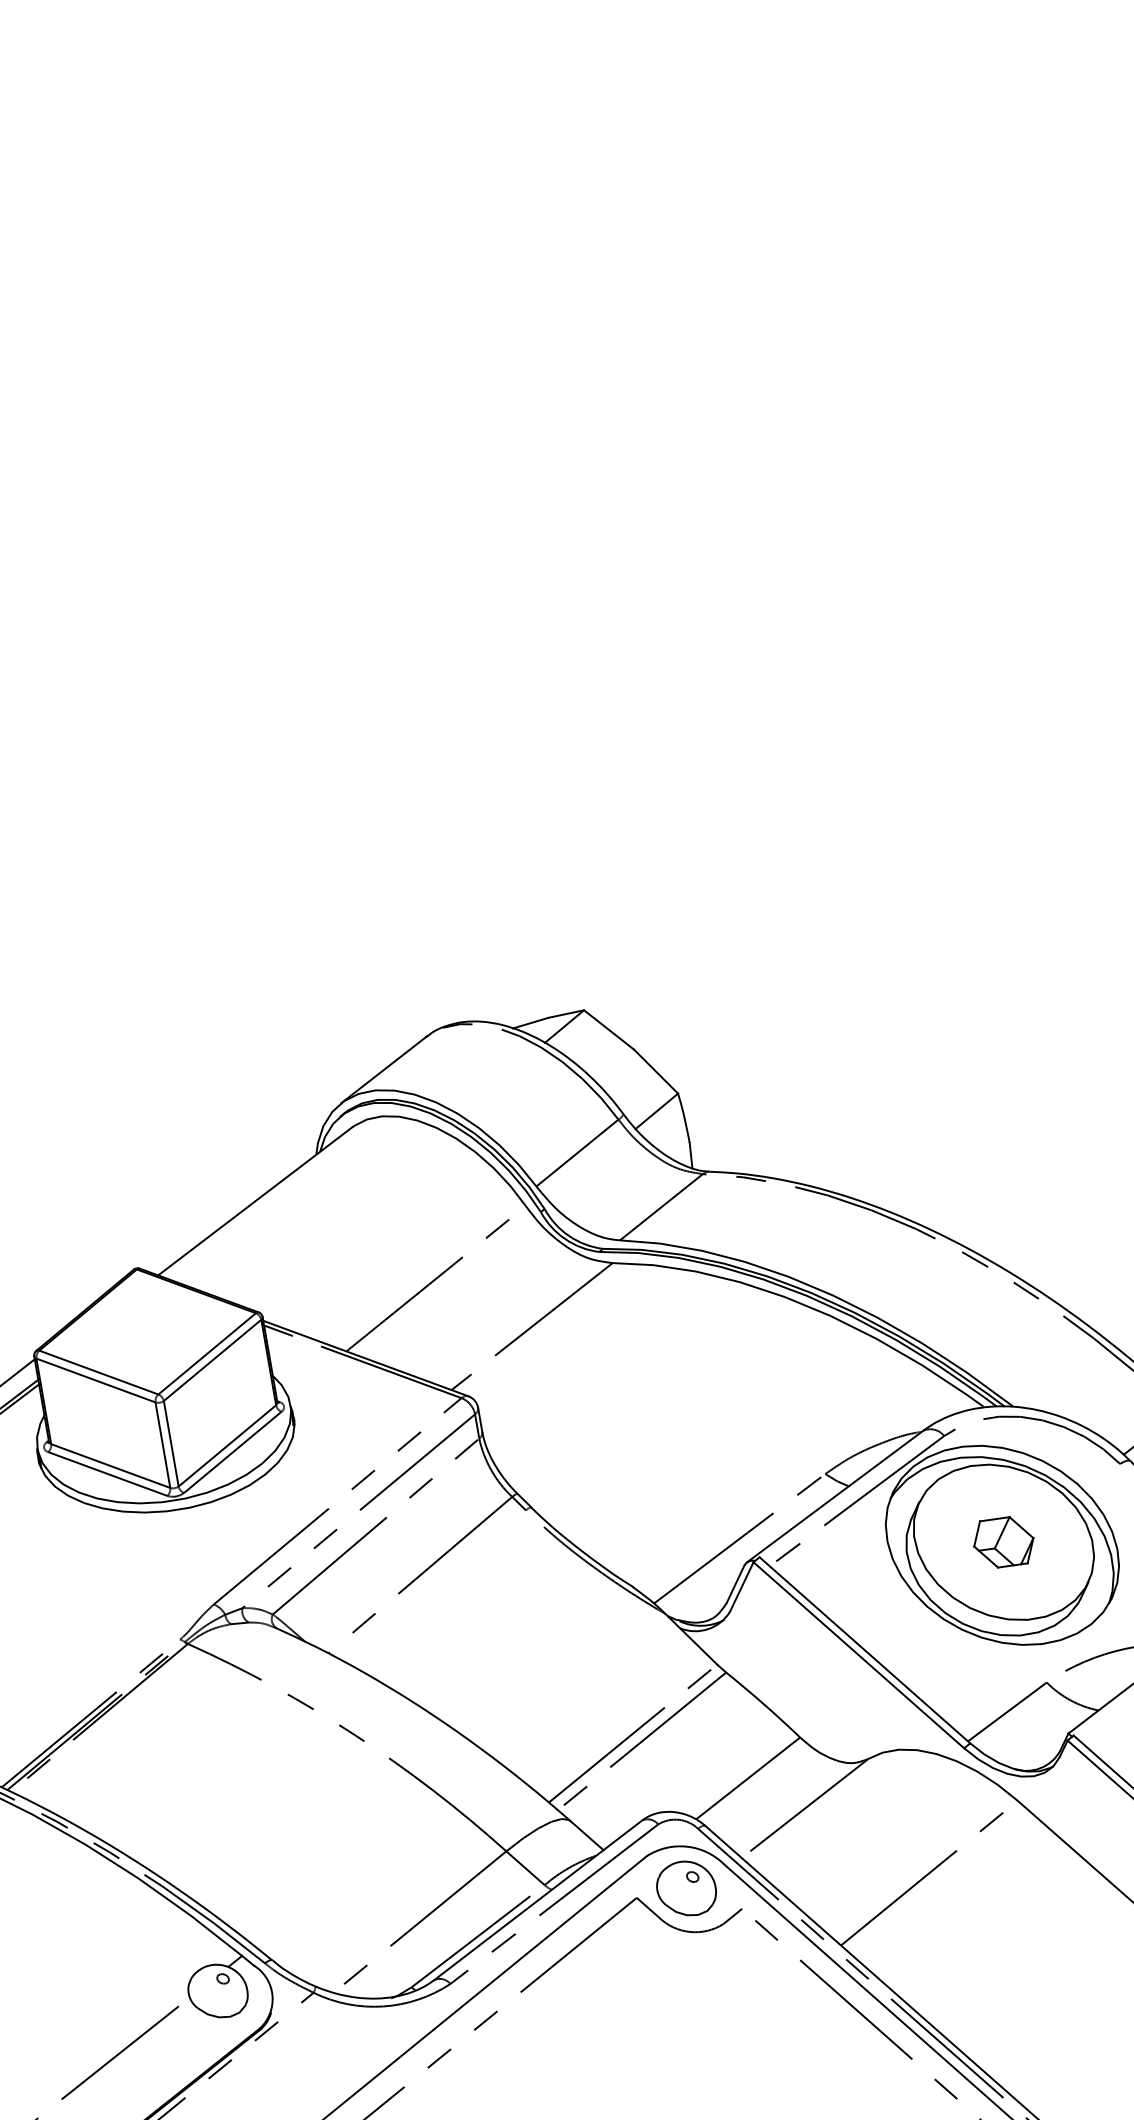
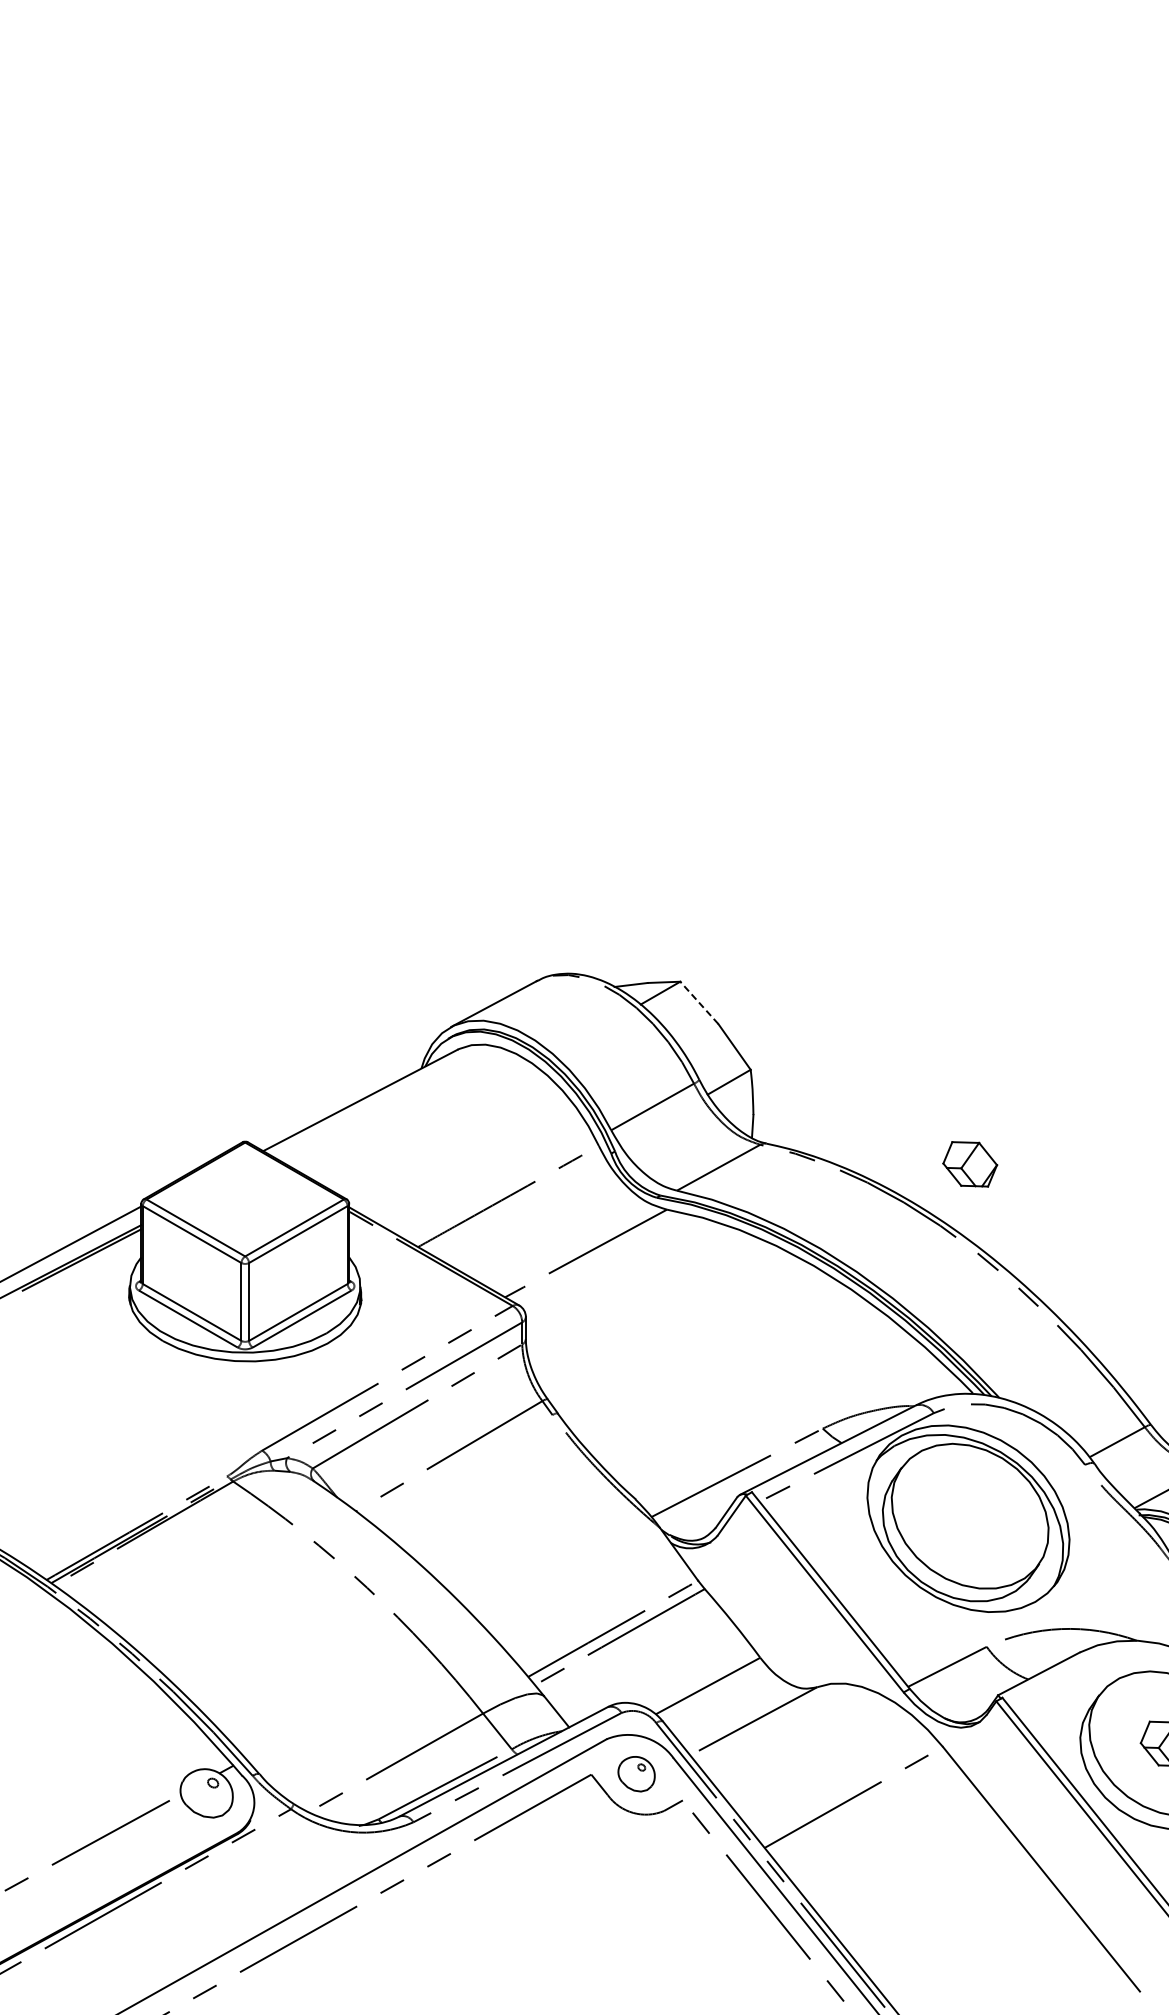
line: (609, 1029) -> (699, 1002), solid -> dashed
part: (1004, 1542) -> (970, 1164), moved
part: (686, 1888) -> (636, 1773), size x0.7

